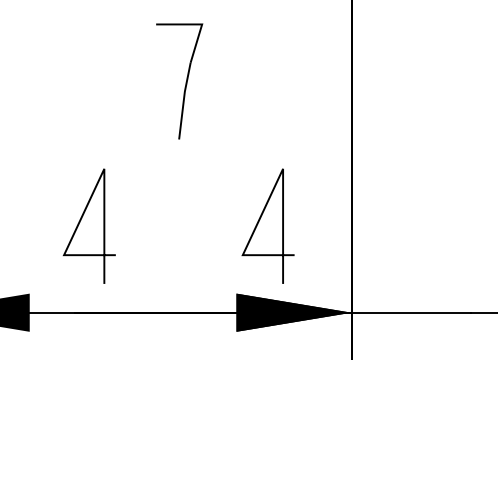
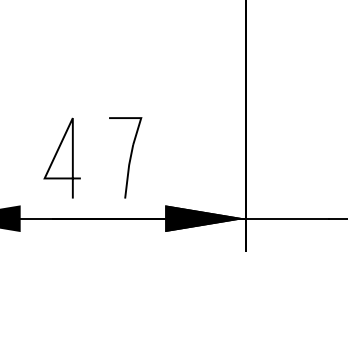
part: (179, 80) -> (125, 157), moved
line: (259, 222) -> (181, 155), removed

